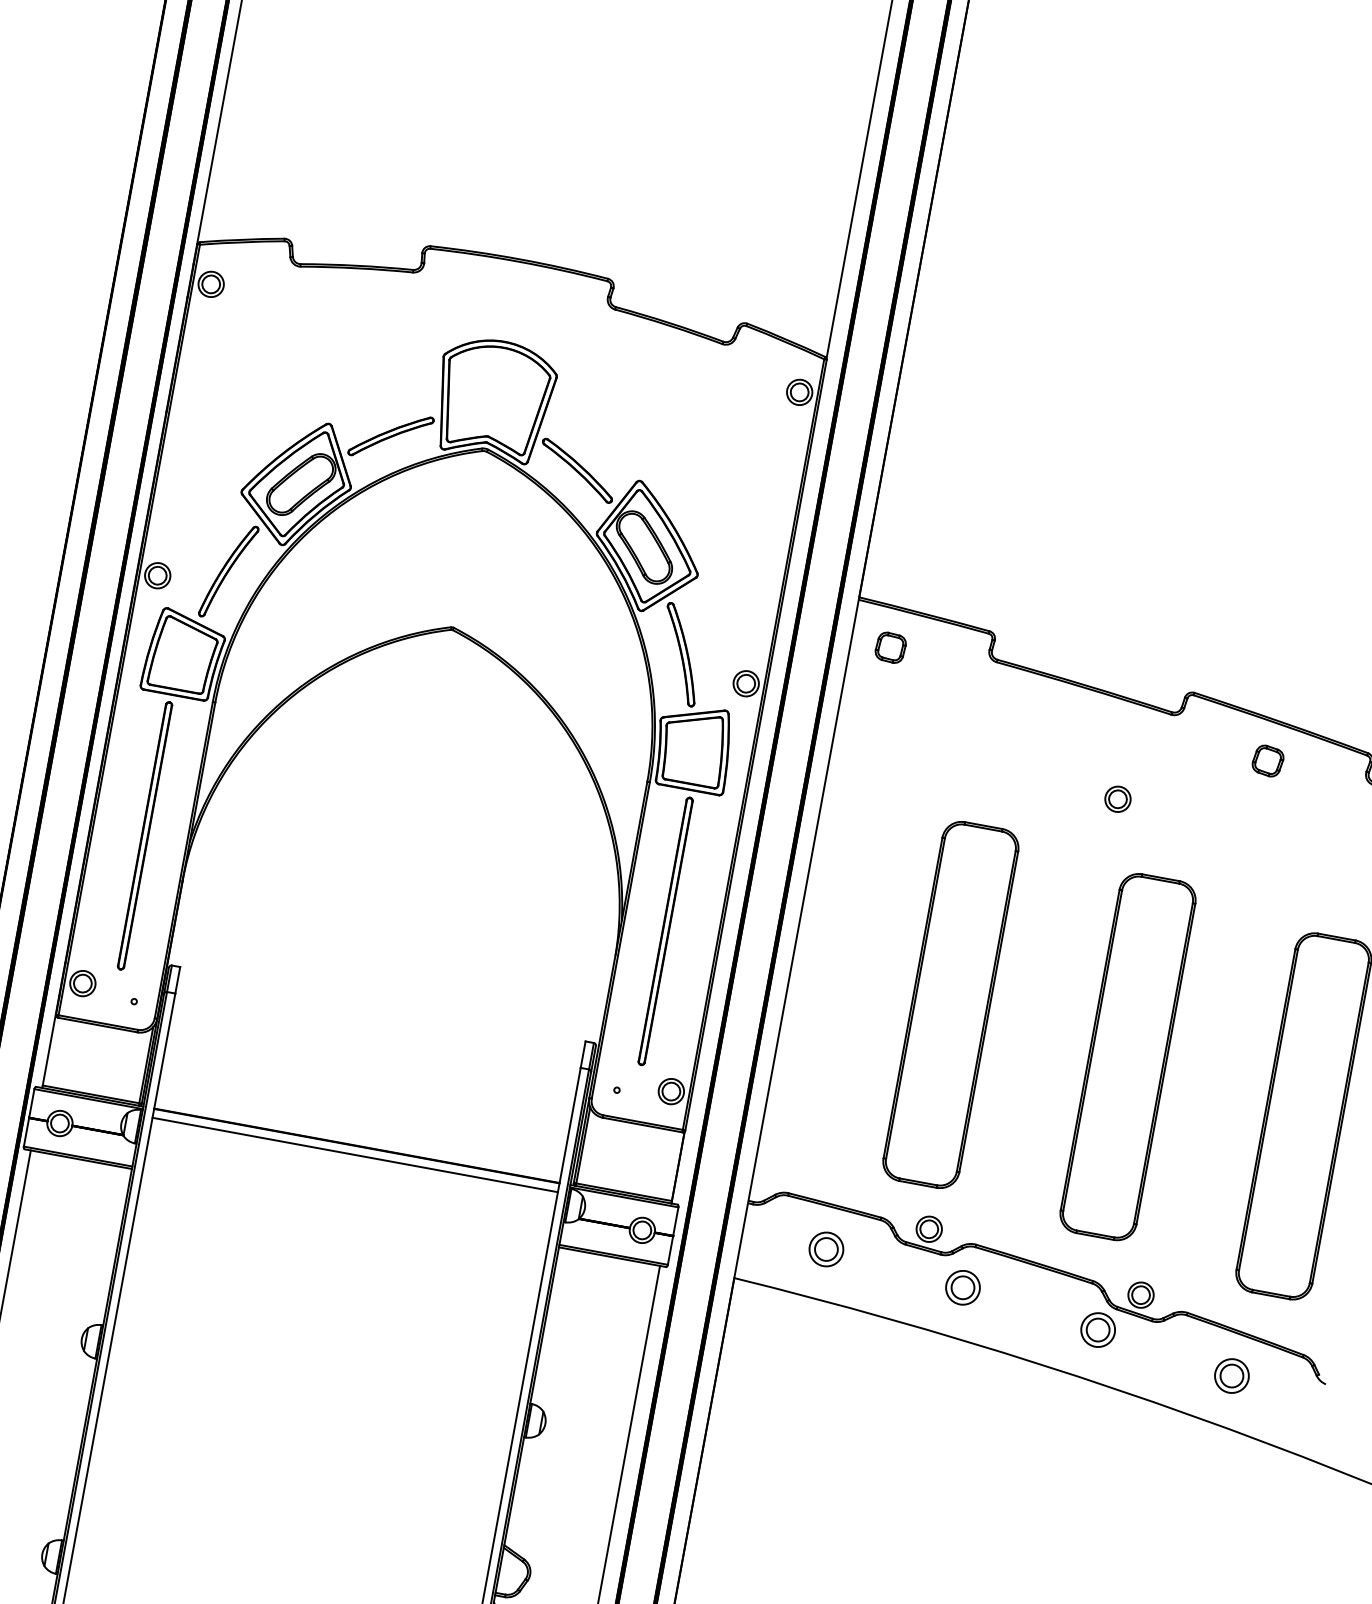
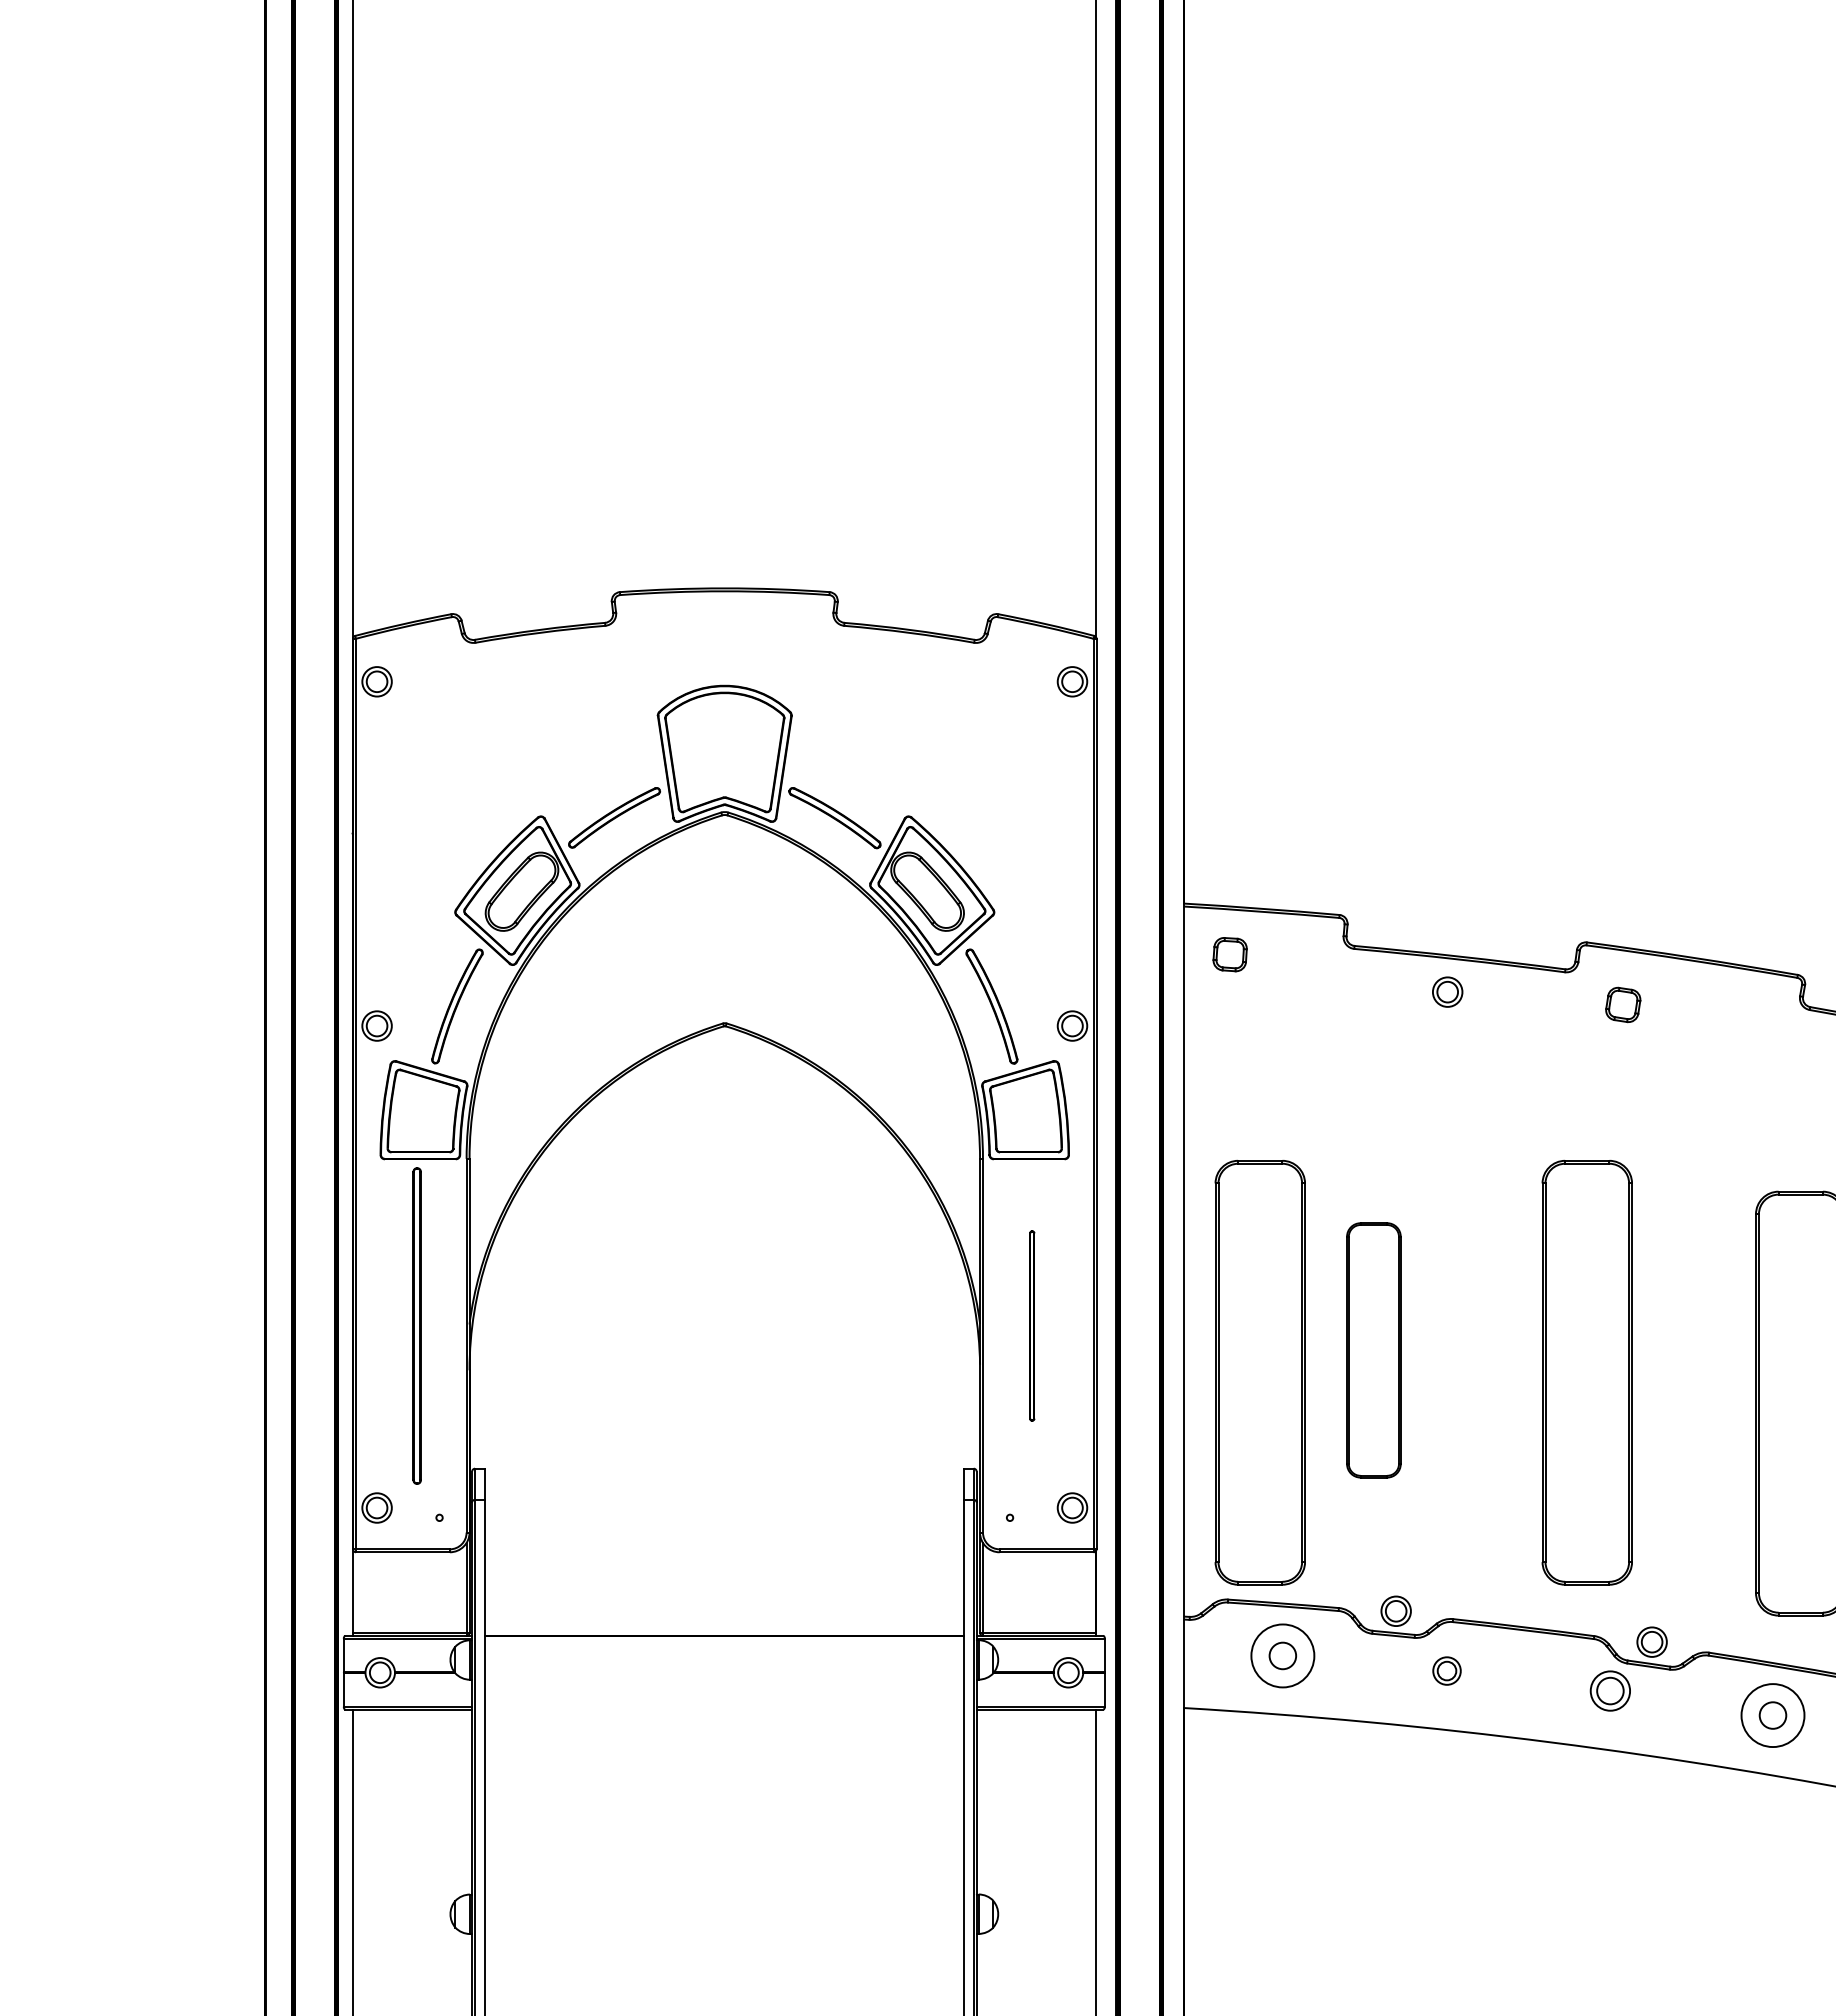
part: (1268, 760) -> (1623, 1004), moved
part: (1117, 798) -> (1447, 991), moved
part: (665, 930) -> (1031, 1325), size x0.6
part: (850, 1005) -> (1259, 1372), added
part: (950, 1005) -> (1373, 1350), size x0.6
line: (354, 1154) -> (723, 1646), removed
circle: (826, 1249) -> (1282, 1655), size x1.6
part: (962, 1287) -> (1446, 1670), size x0.7
circle: (1231, 1375) -> (1772, 1715), size x1.6

